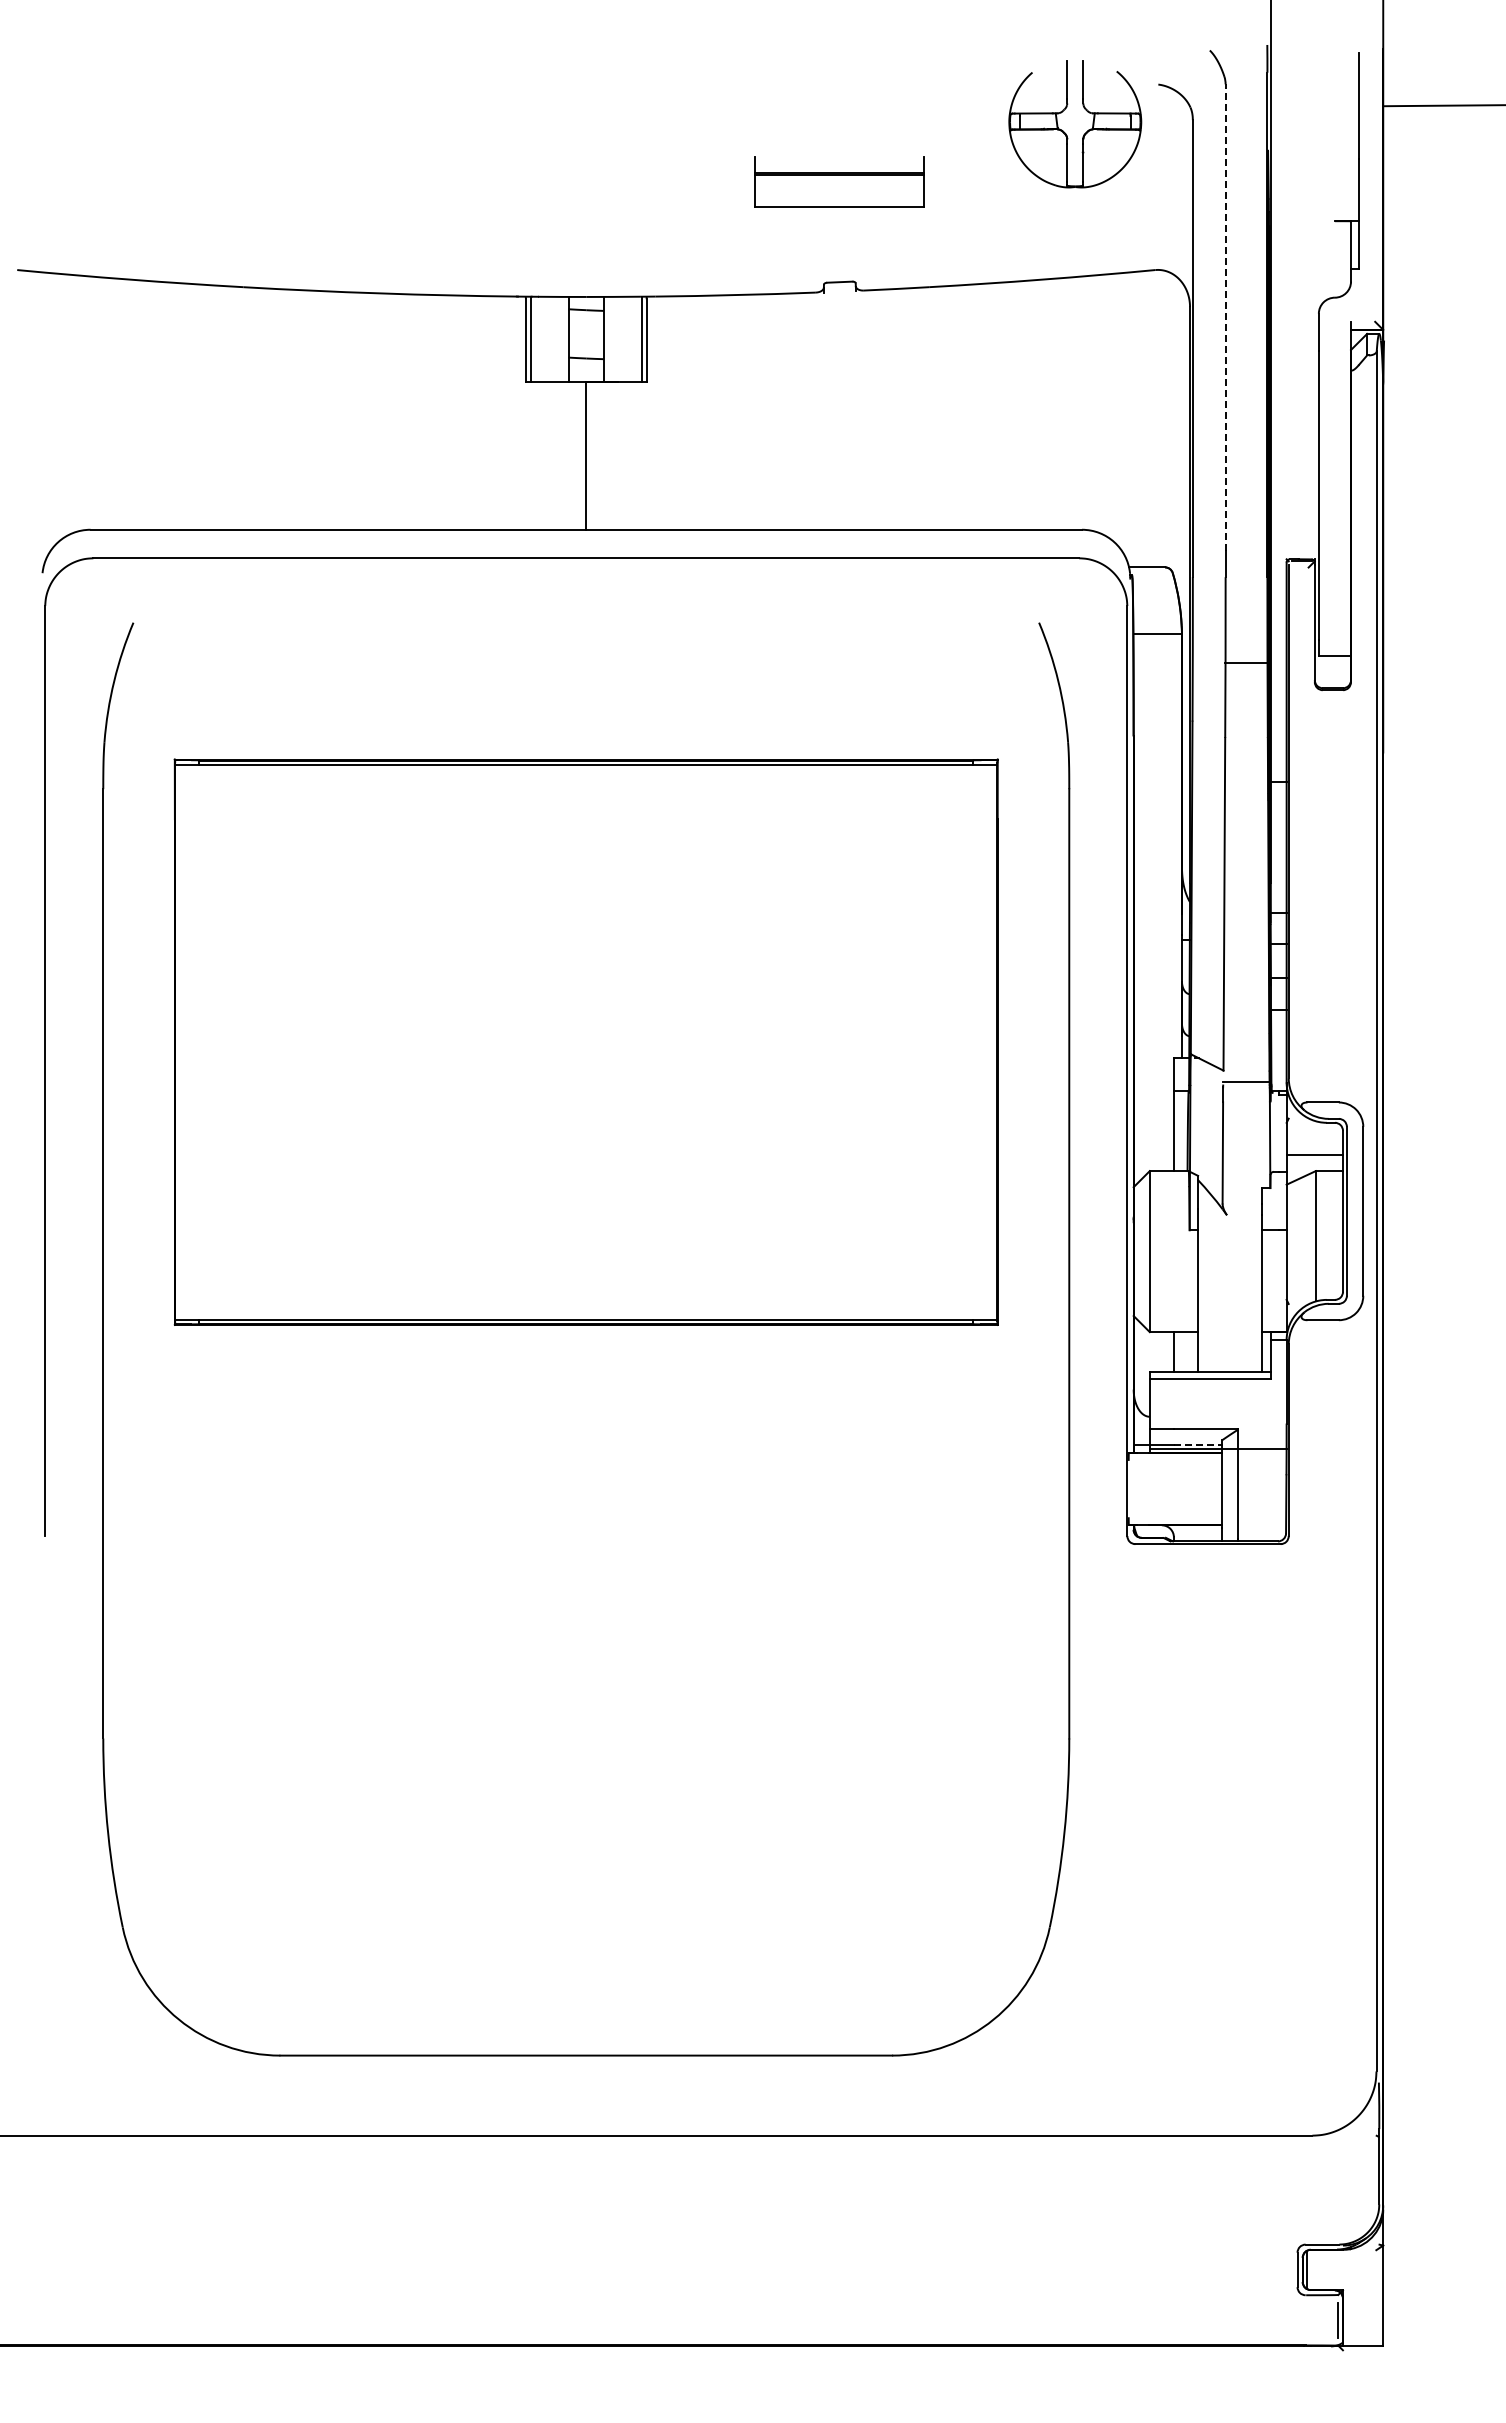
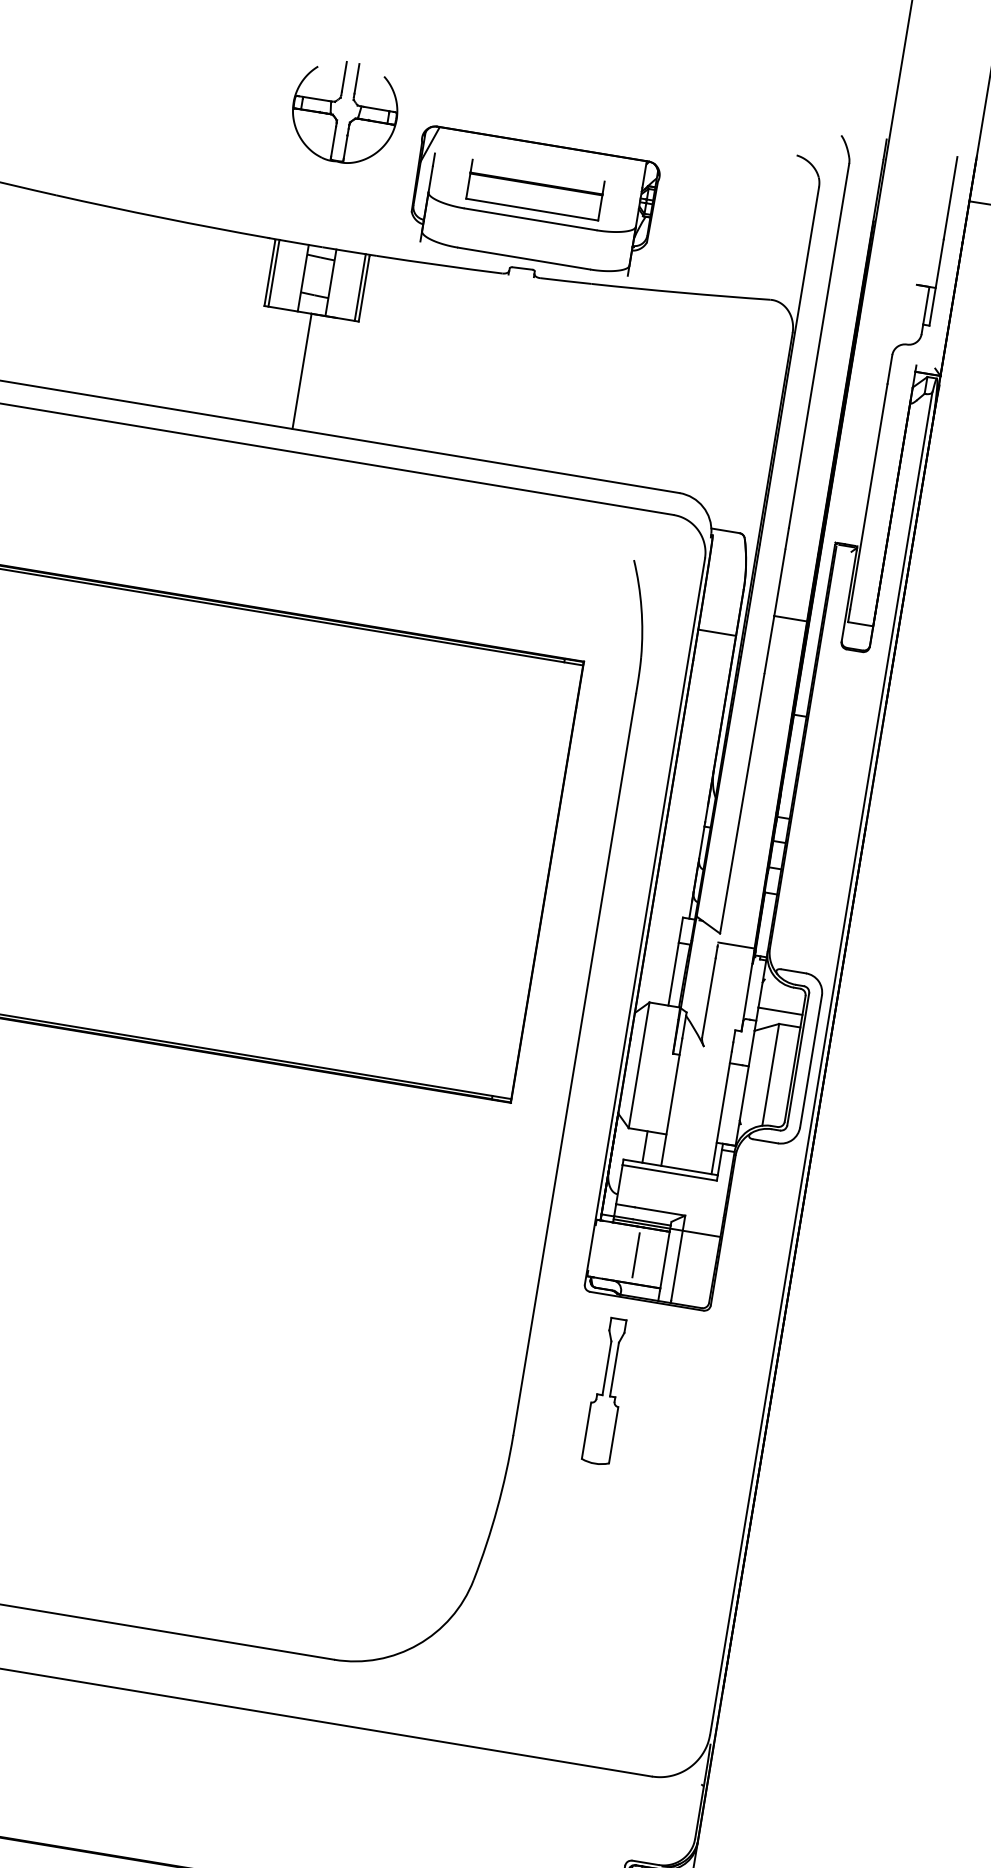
part: (1066, 133) -> (336, 118), moved
part: (839, 195) -> (533, 200), added
line: (1225, 317) -> (818, 345), dashed -> solid
line: (1157, 634) -> (716, 632), moved
line: (1198, 1444) -> (652, 1222), dashed -> solid
line: (1185, 1488) -> (636, 1254), added
part: (1176, 1664) -> (606, 1391), added

